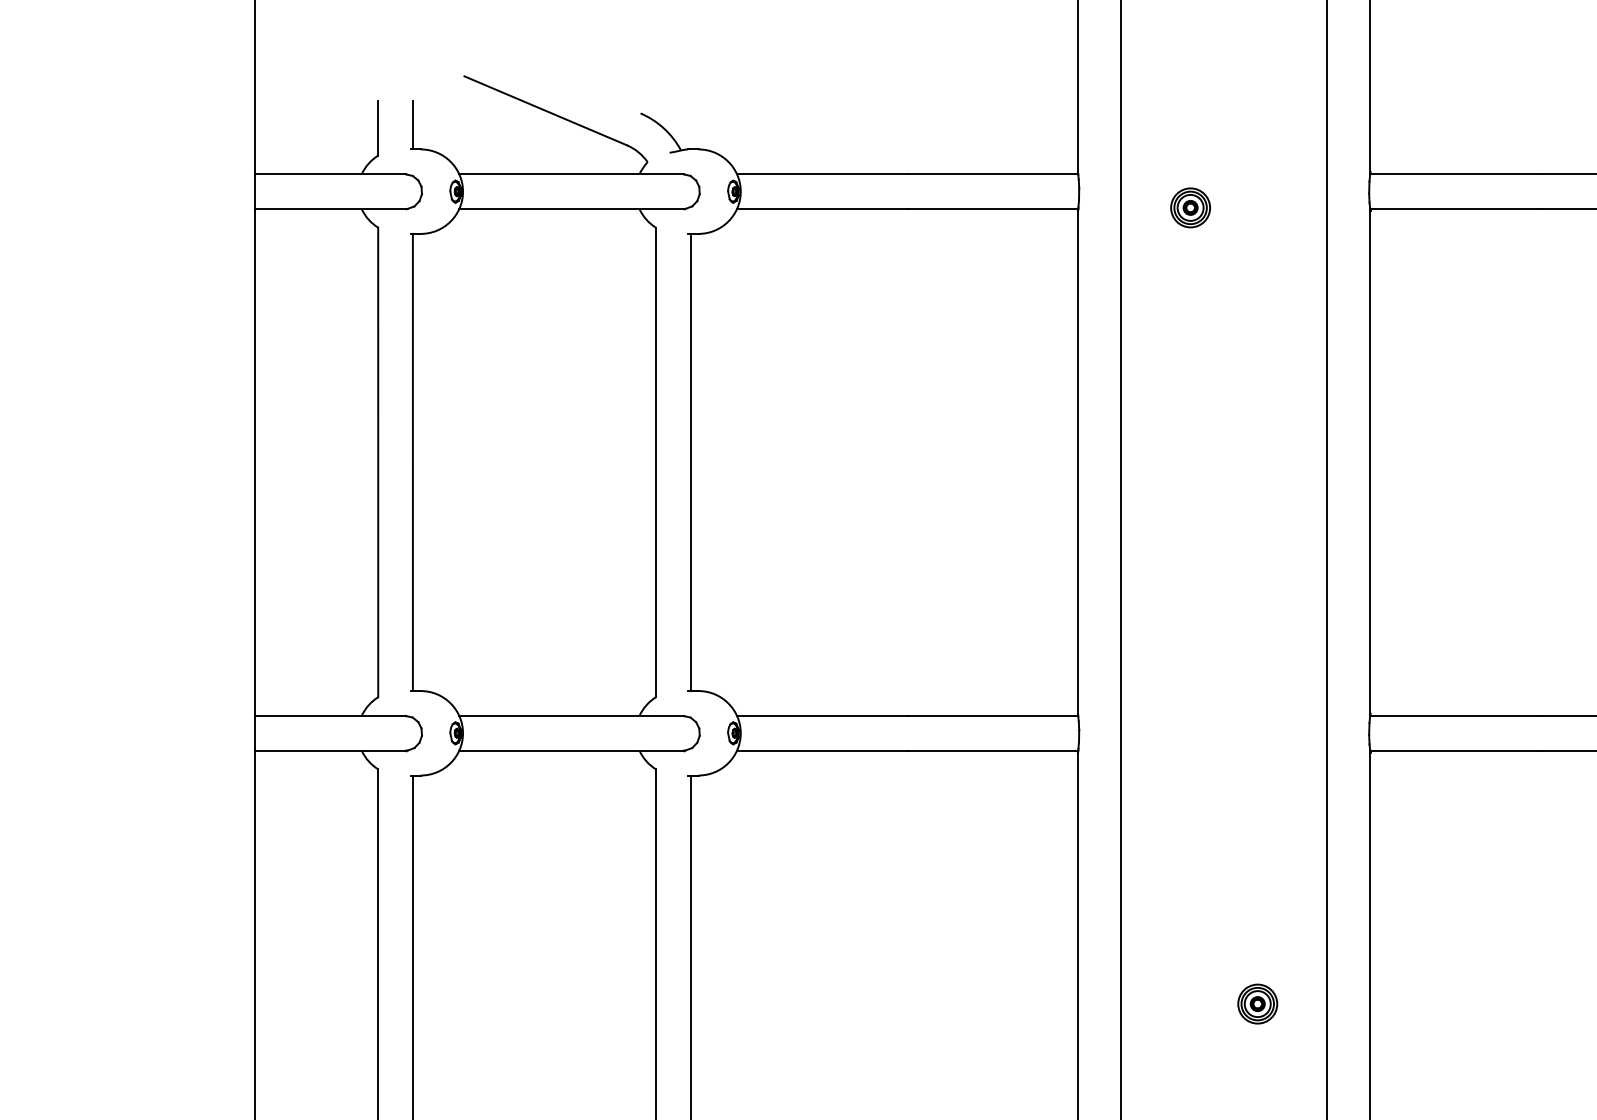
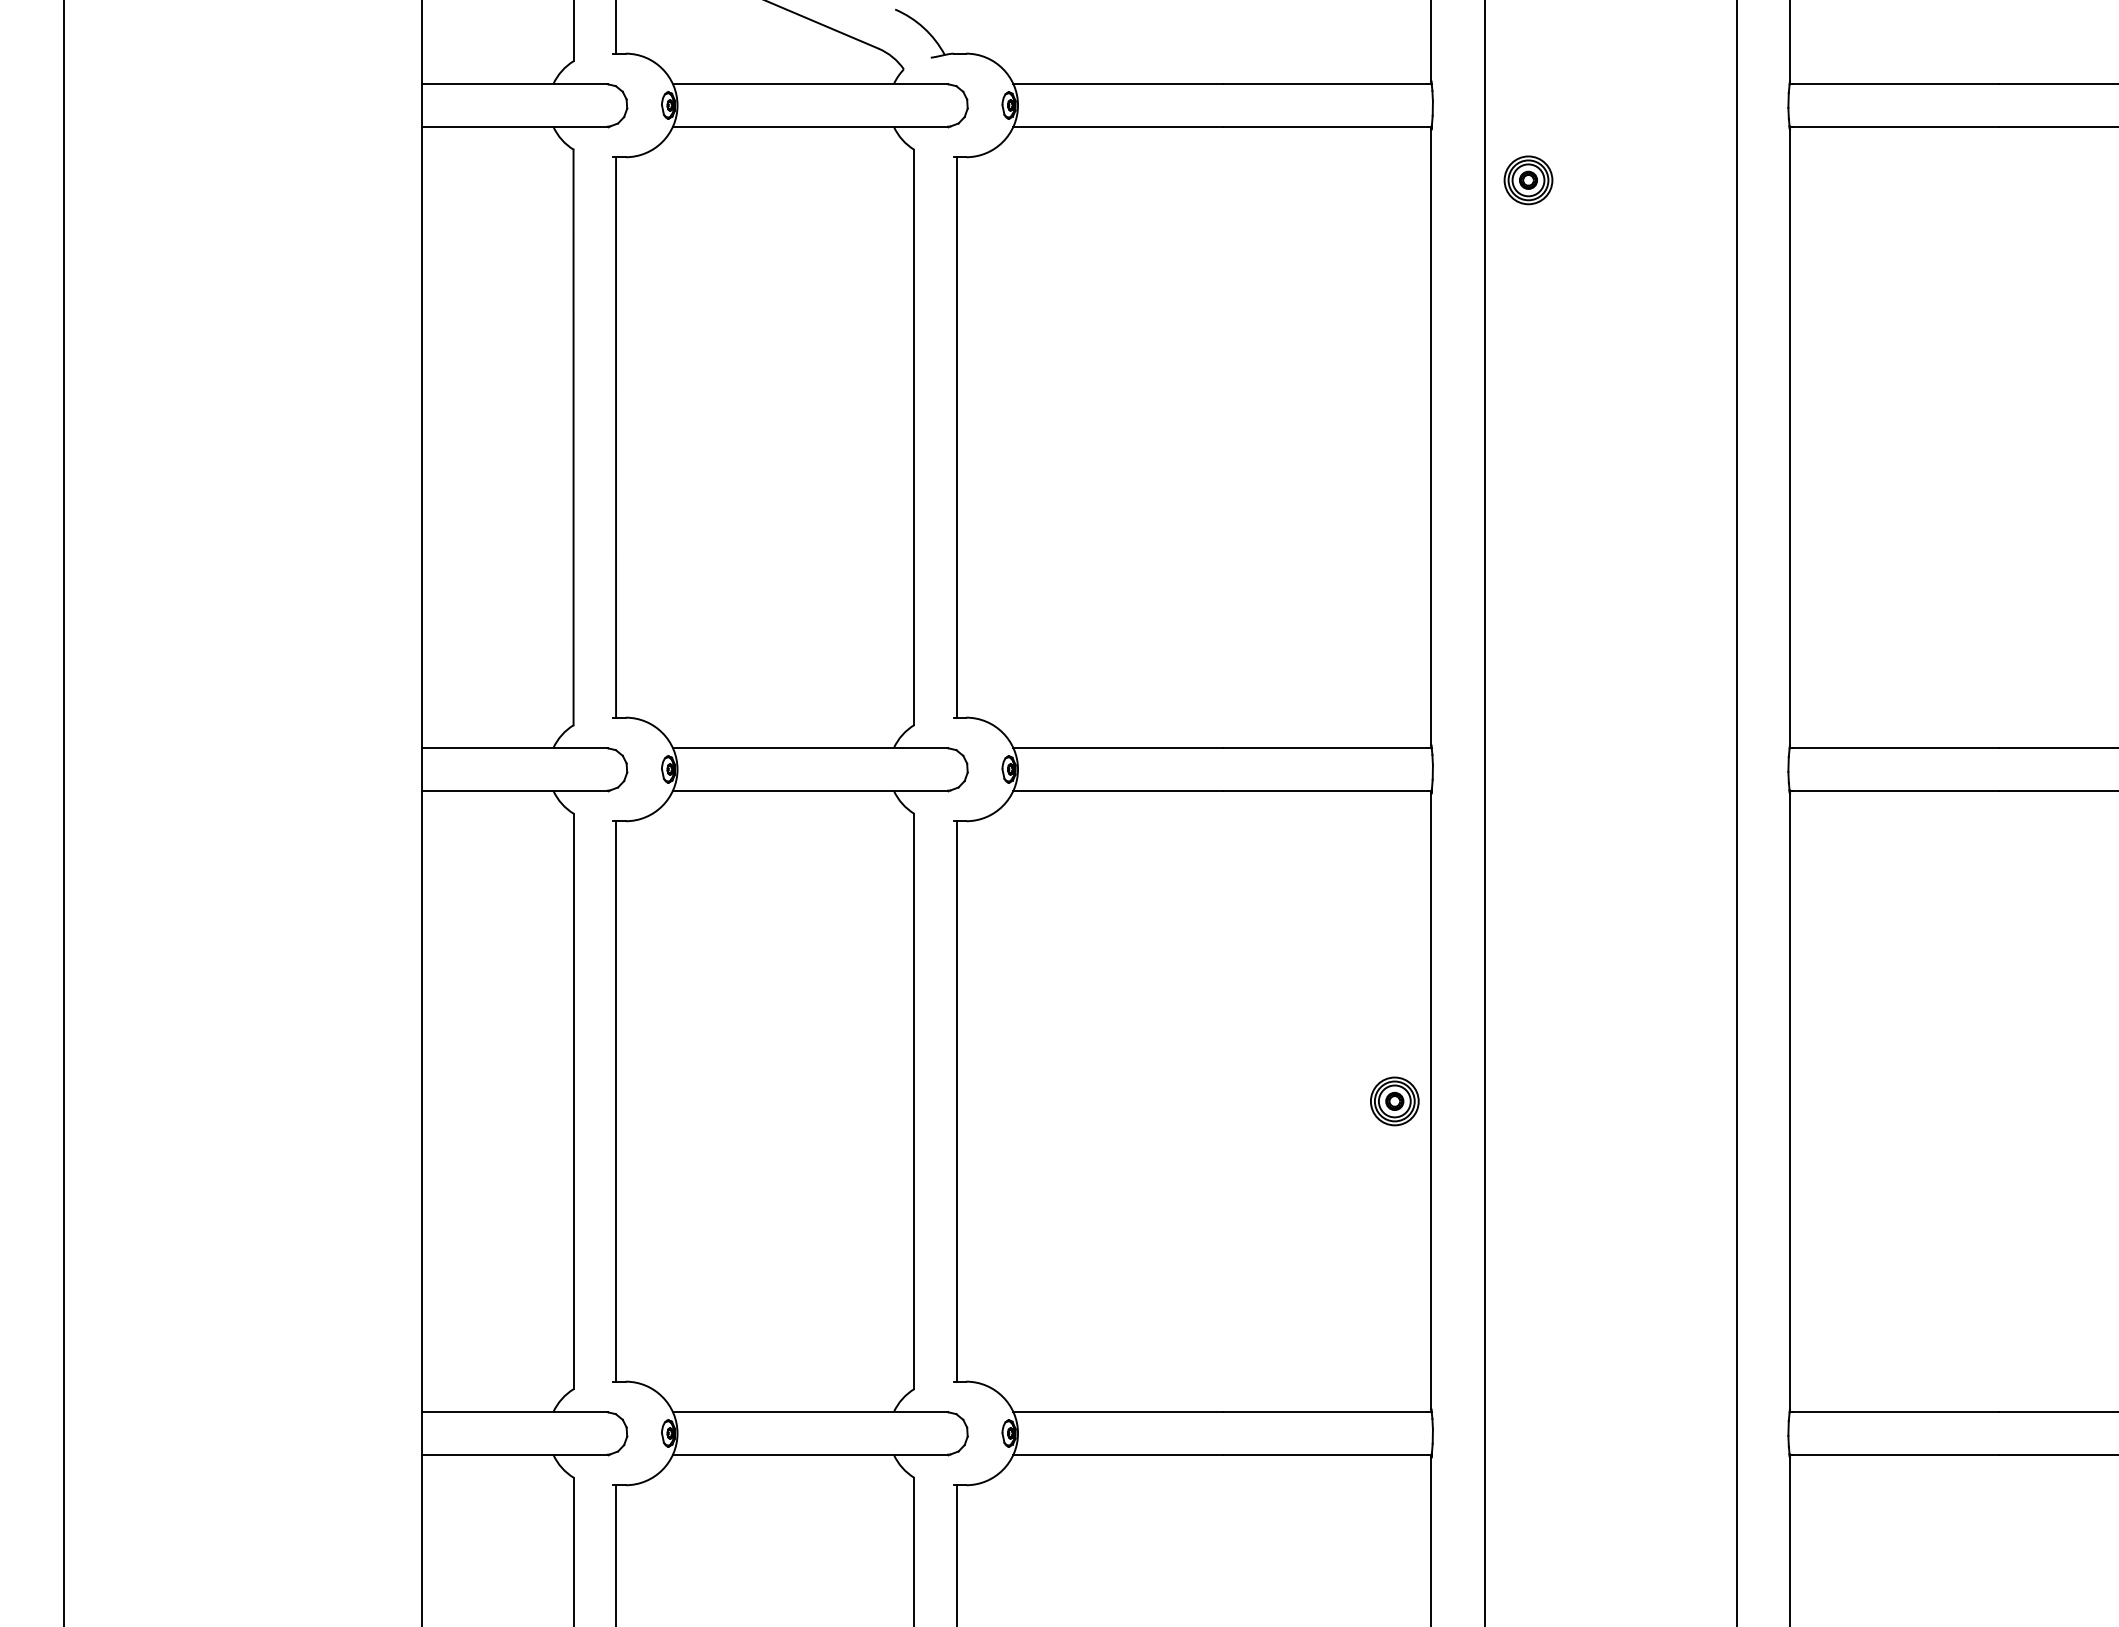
part: (1190, 208) -> (1528, 180), moved
part: (1257, 1004) -> (1394, 1101), moved

